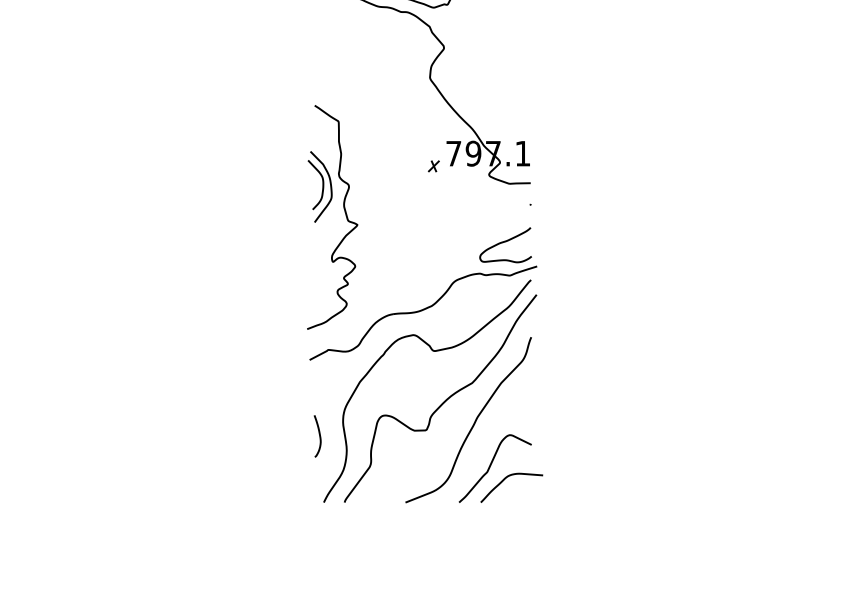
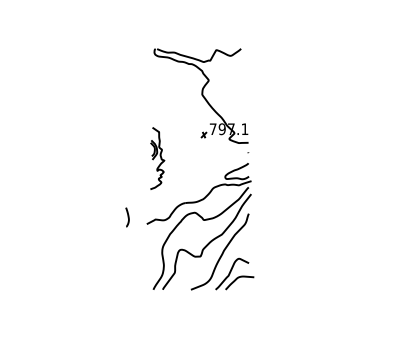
part: (332, 217) -> (157, 158), size x0.6
curve: (317, 436) -> (127, 217), moved

